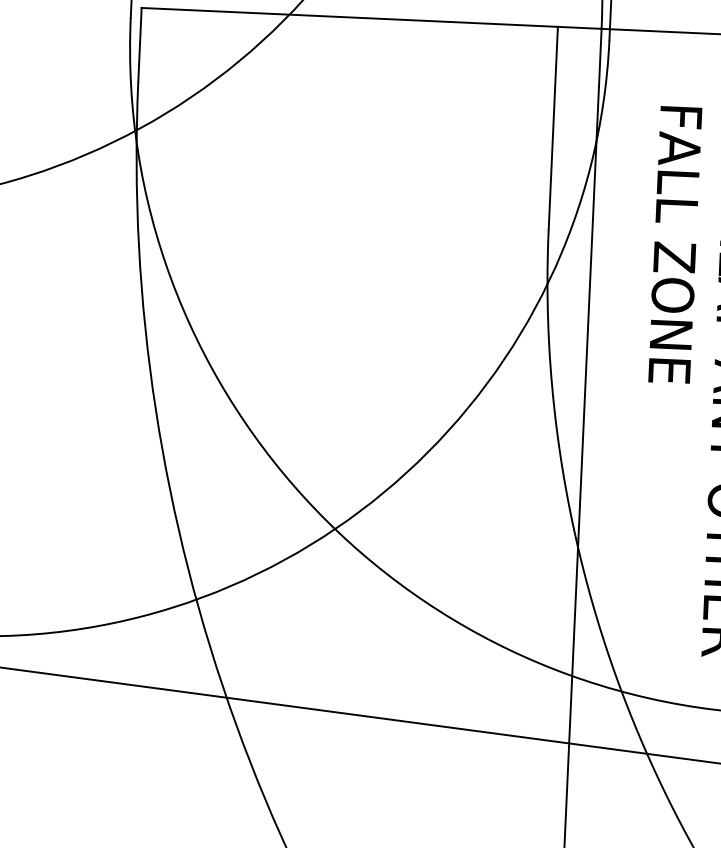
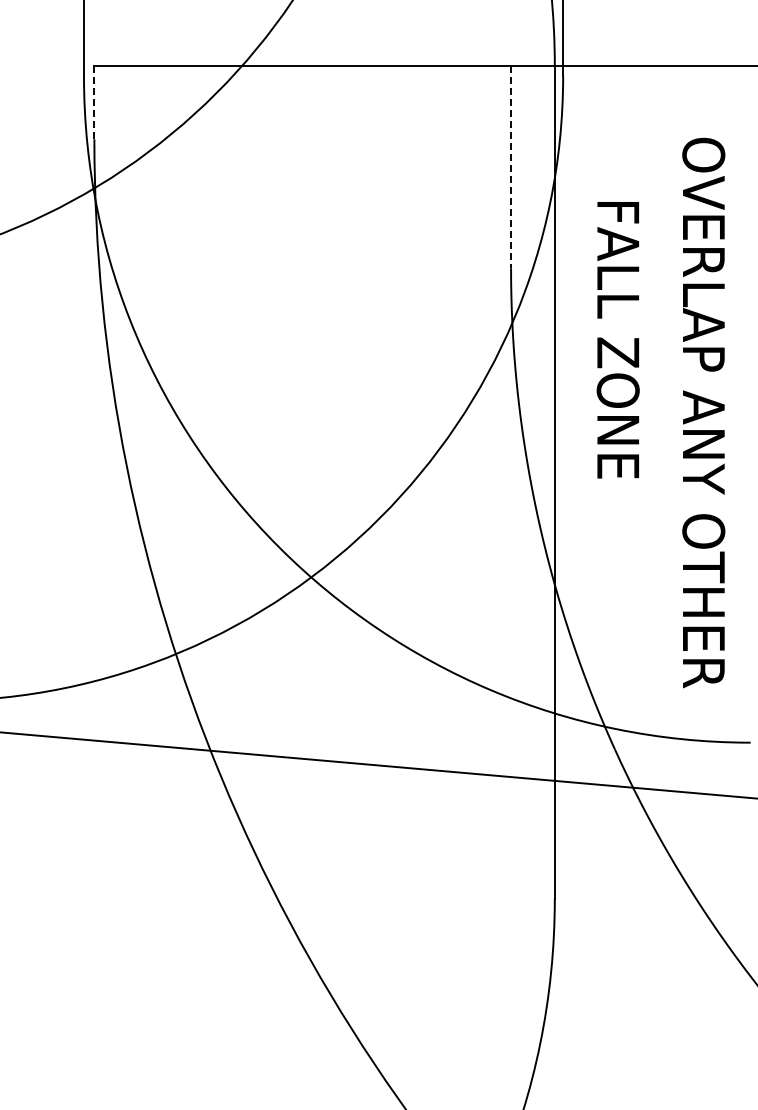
line: (140, 44) -> (94, 102), solid -> dashed
line: (553, 128) -> (511, 167), solid -> dashed
text: (674, 245) -> (617, 340), moved

